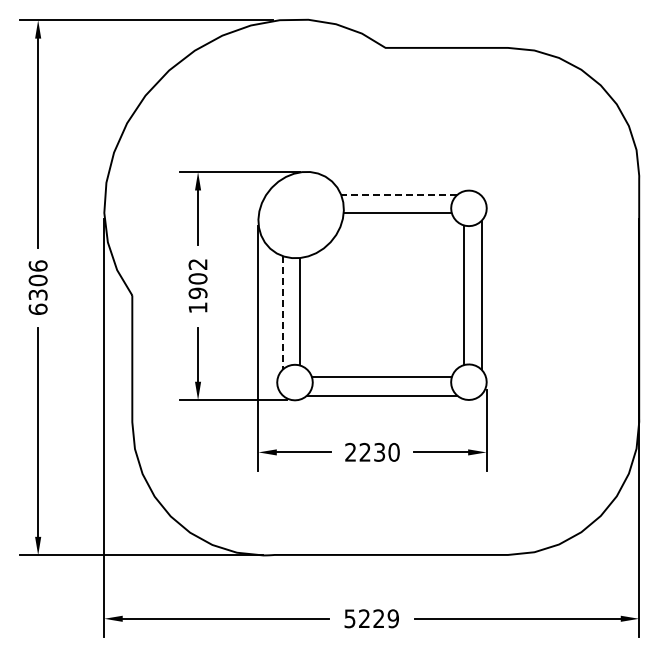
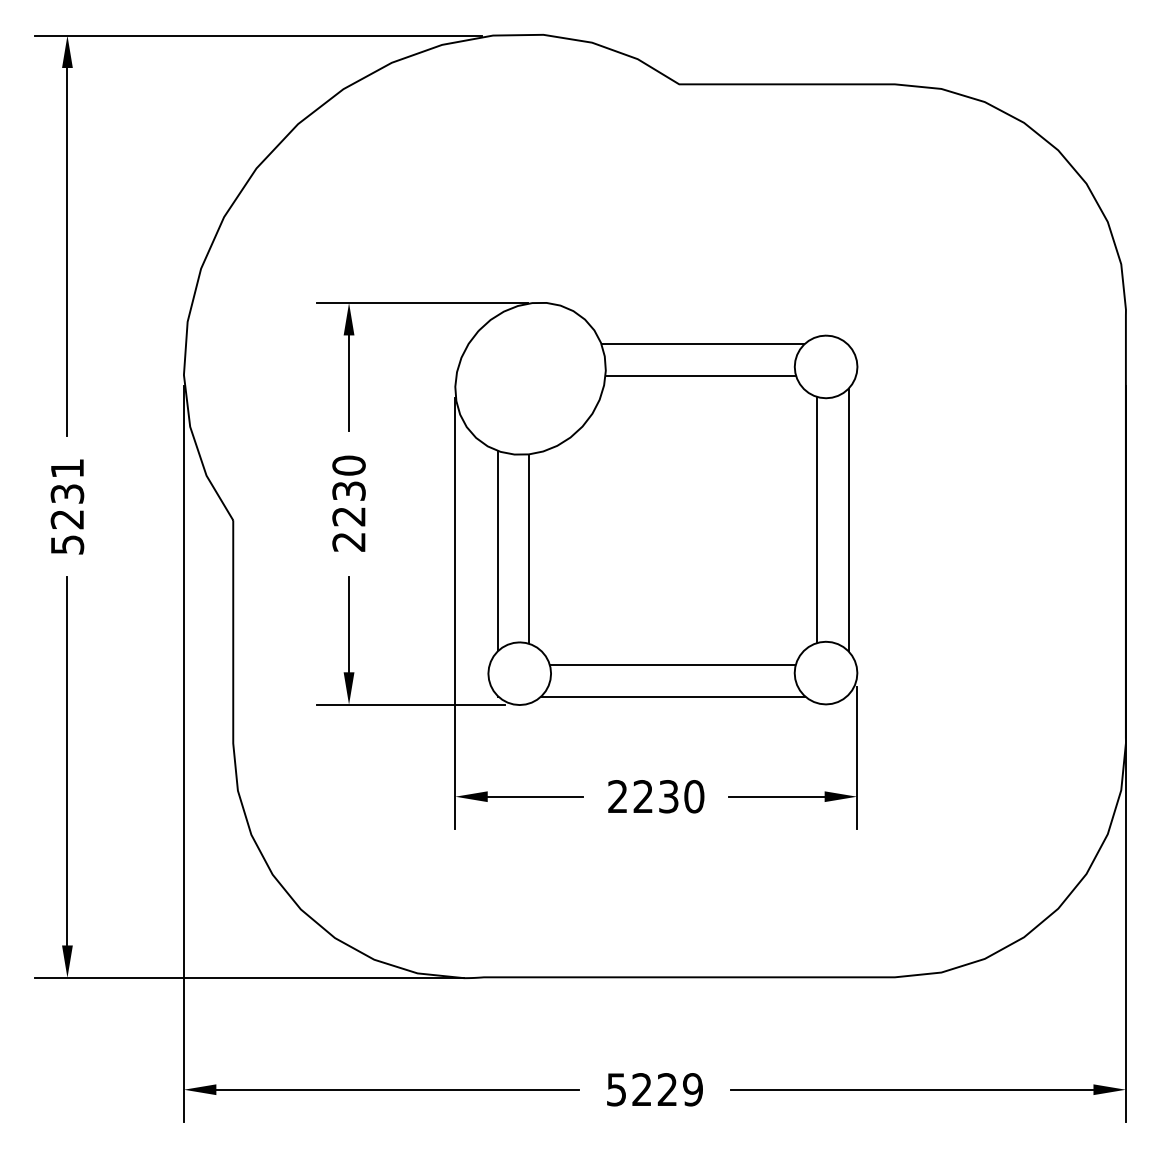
line: (399, 195) -> (703, 344), dashed -> solid
text: (197, 285) -> (348, 502), 1902 -> 2230
text: (37, 287) -> (66, 506), 6306 -> 5231
line: (282, 312) -> (497, 550), dashed -> solid

